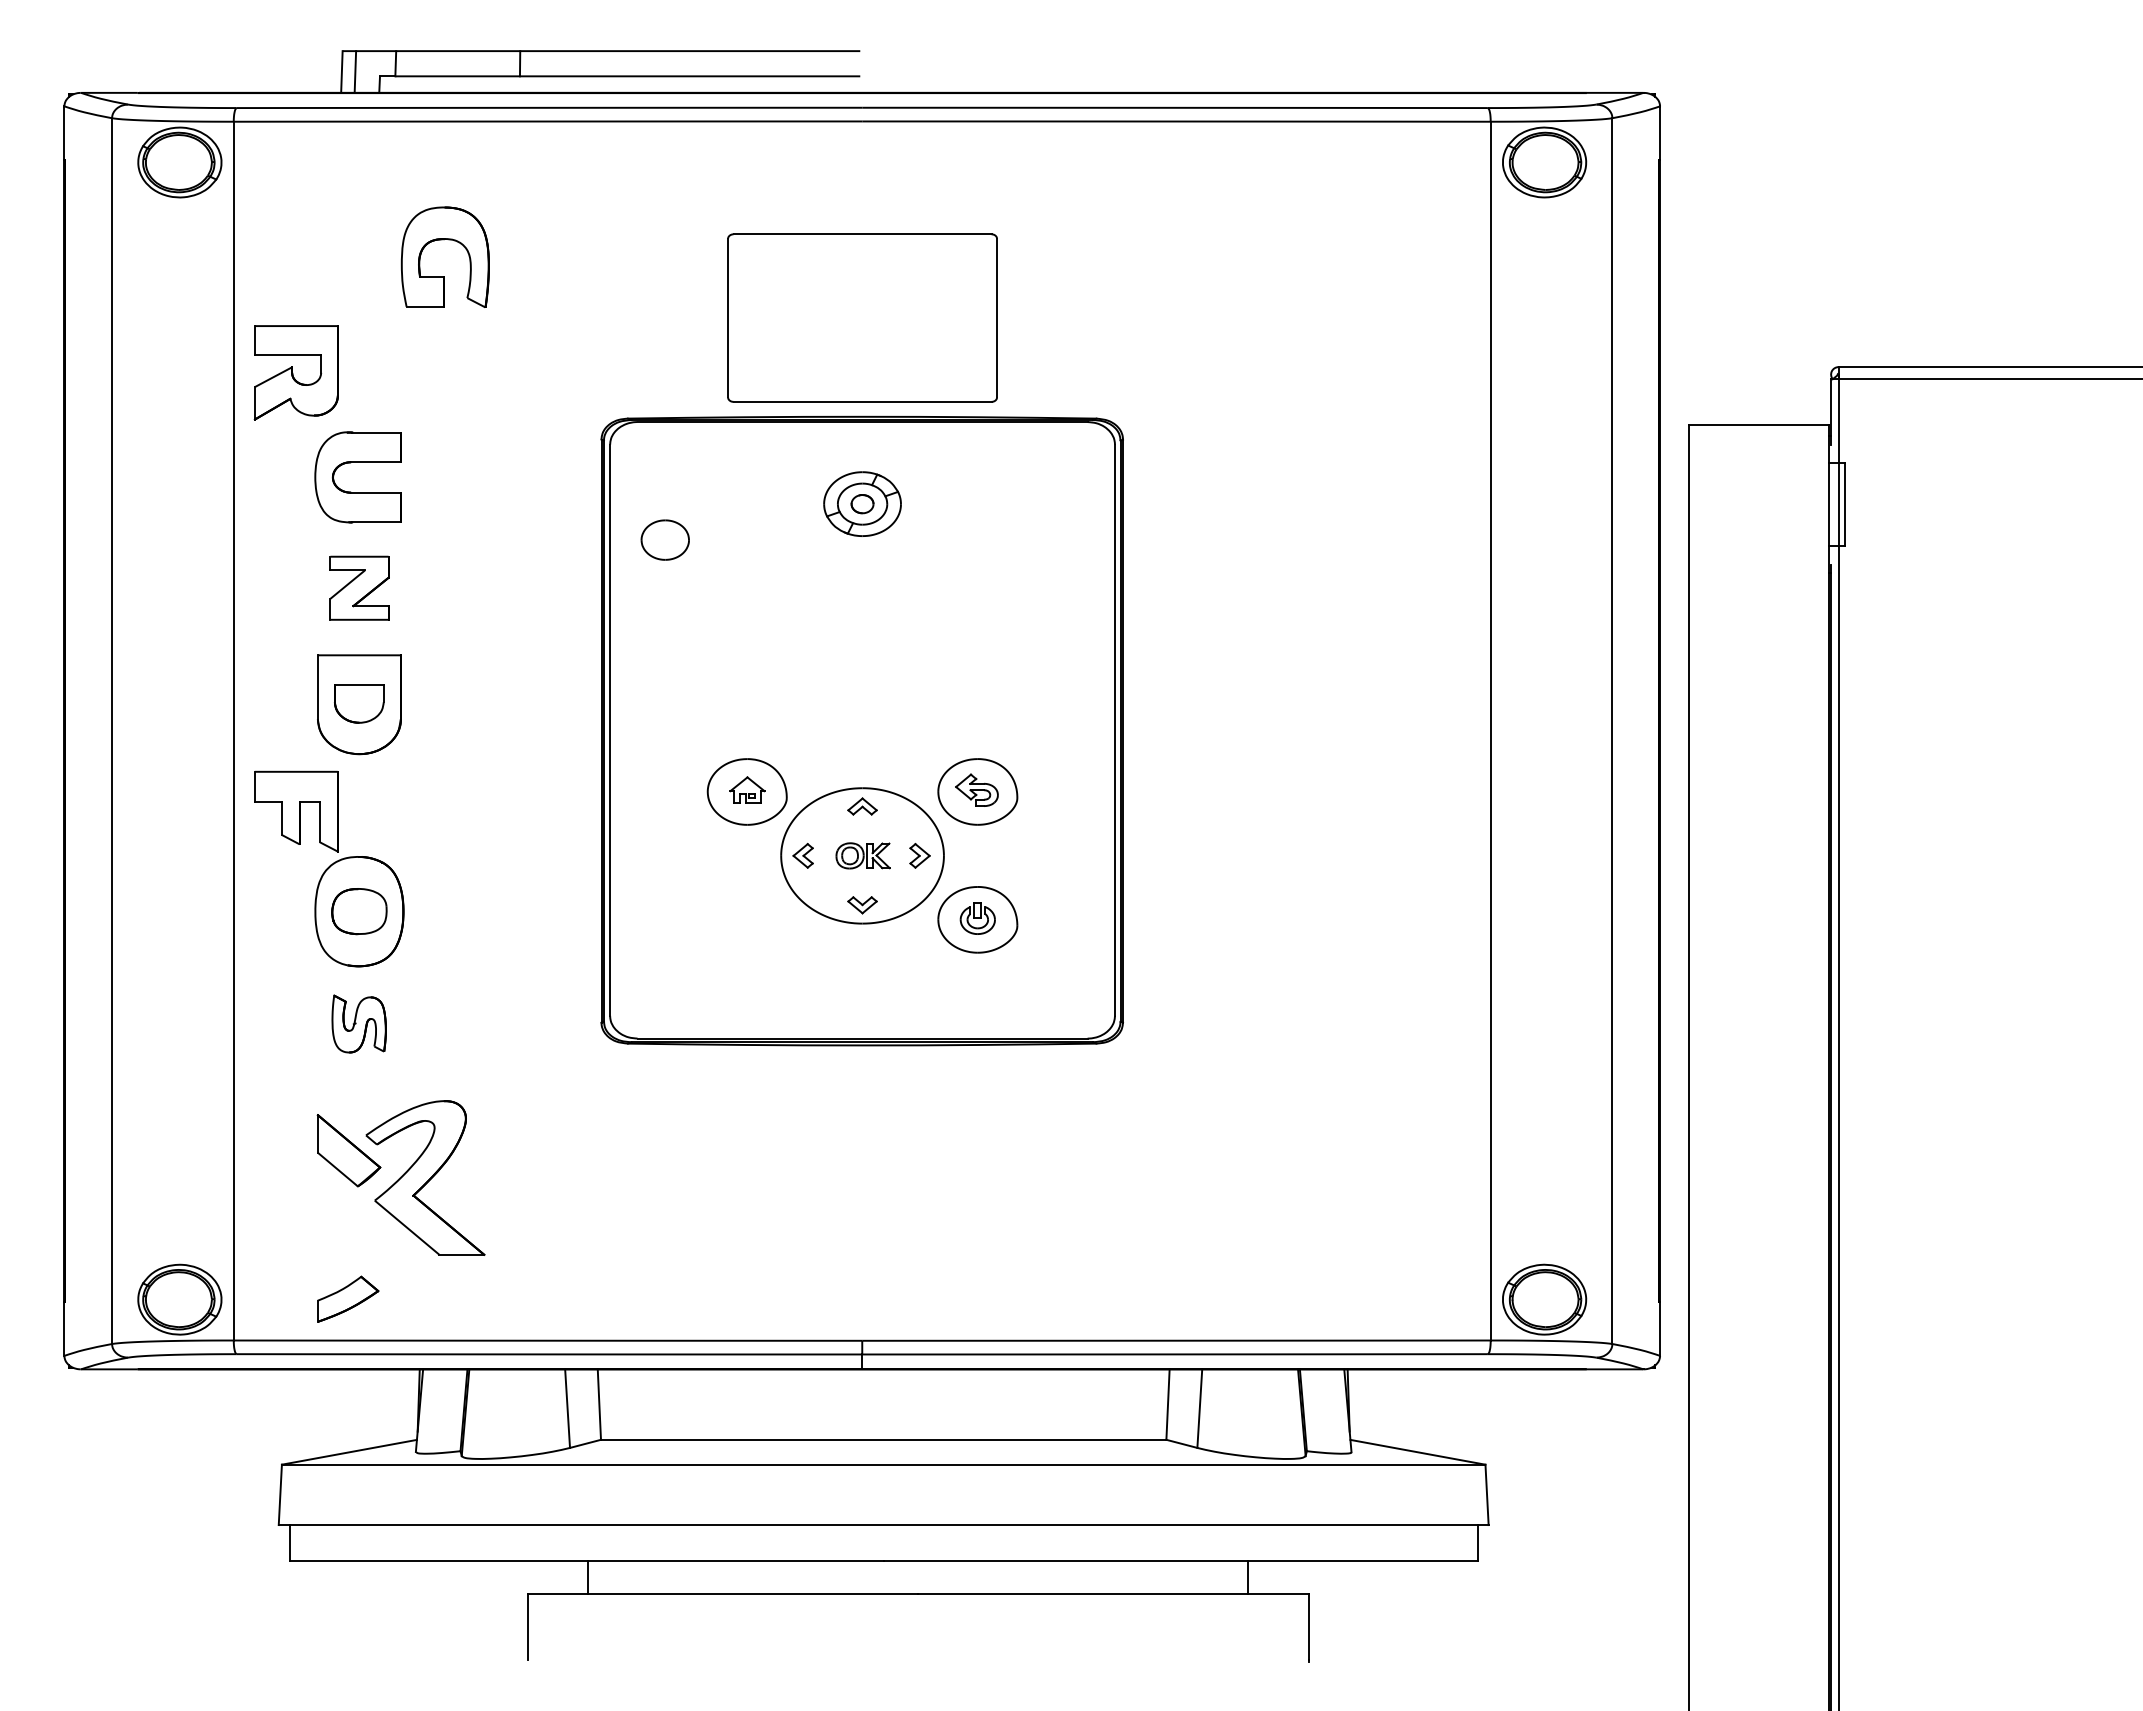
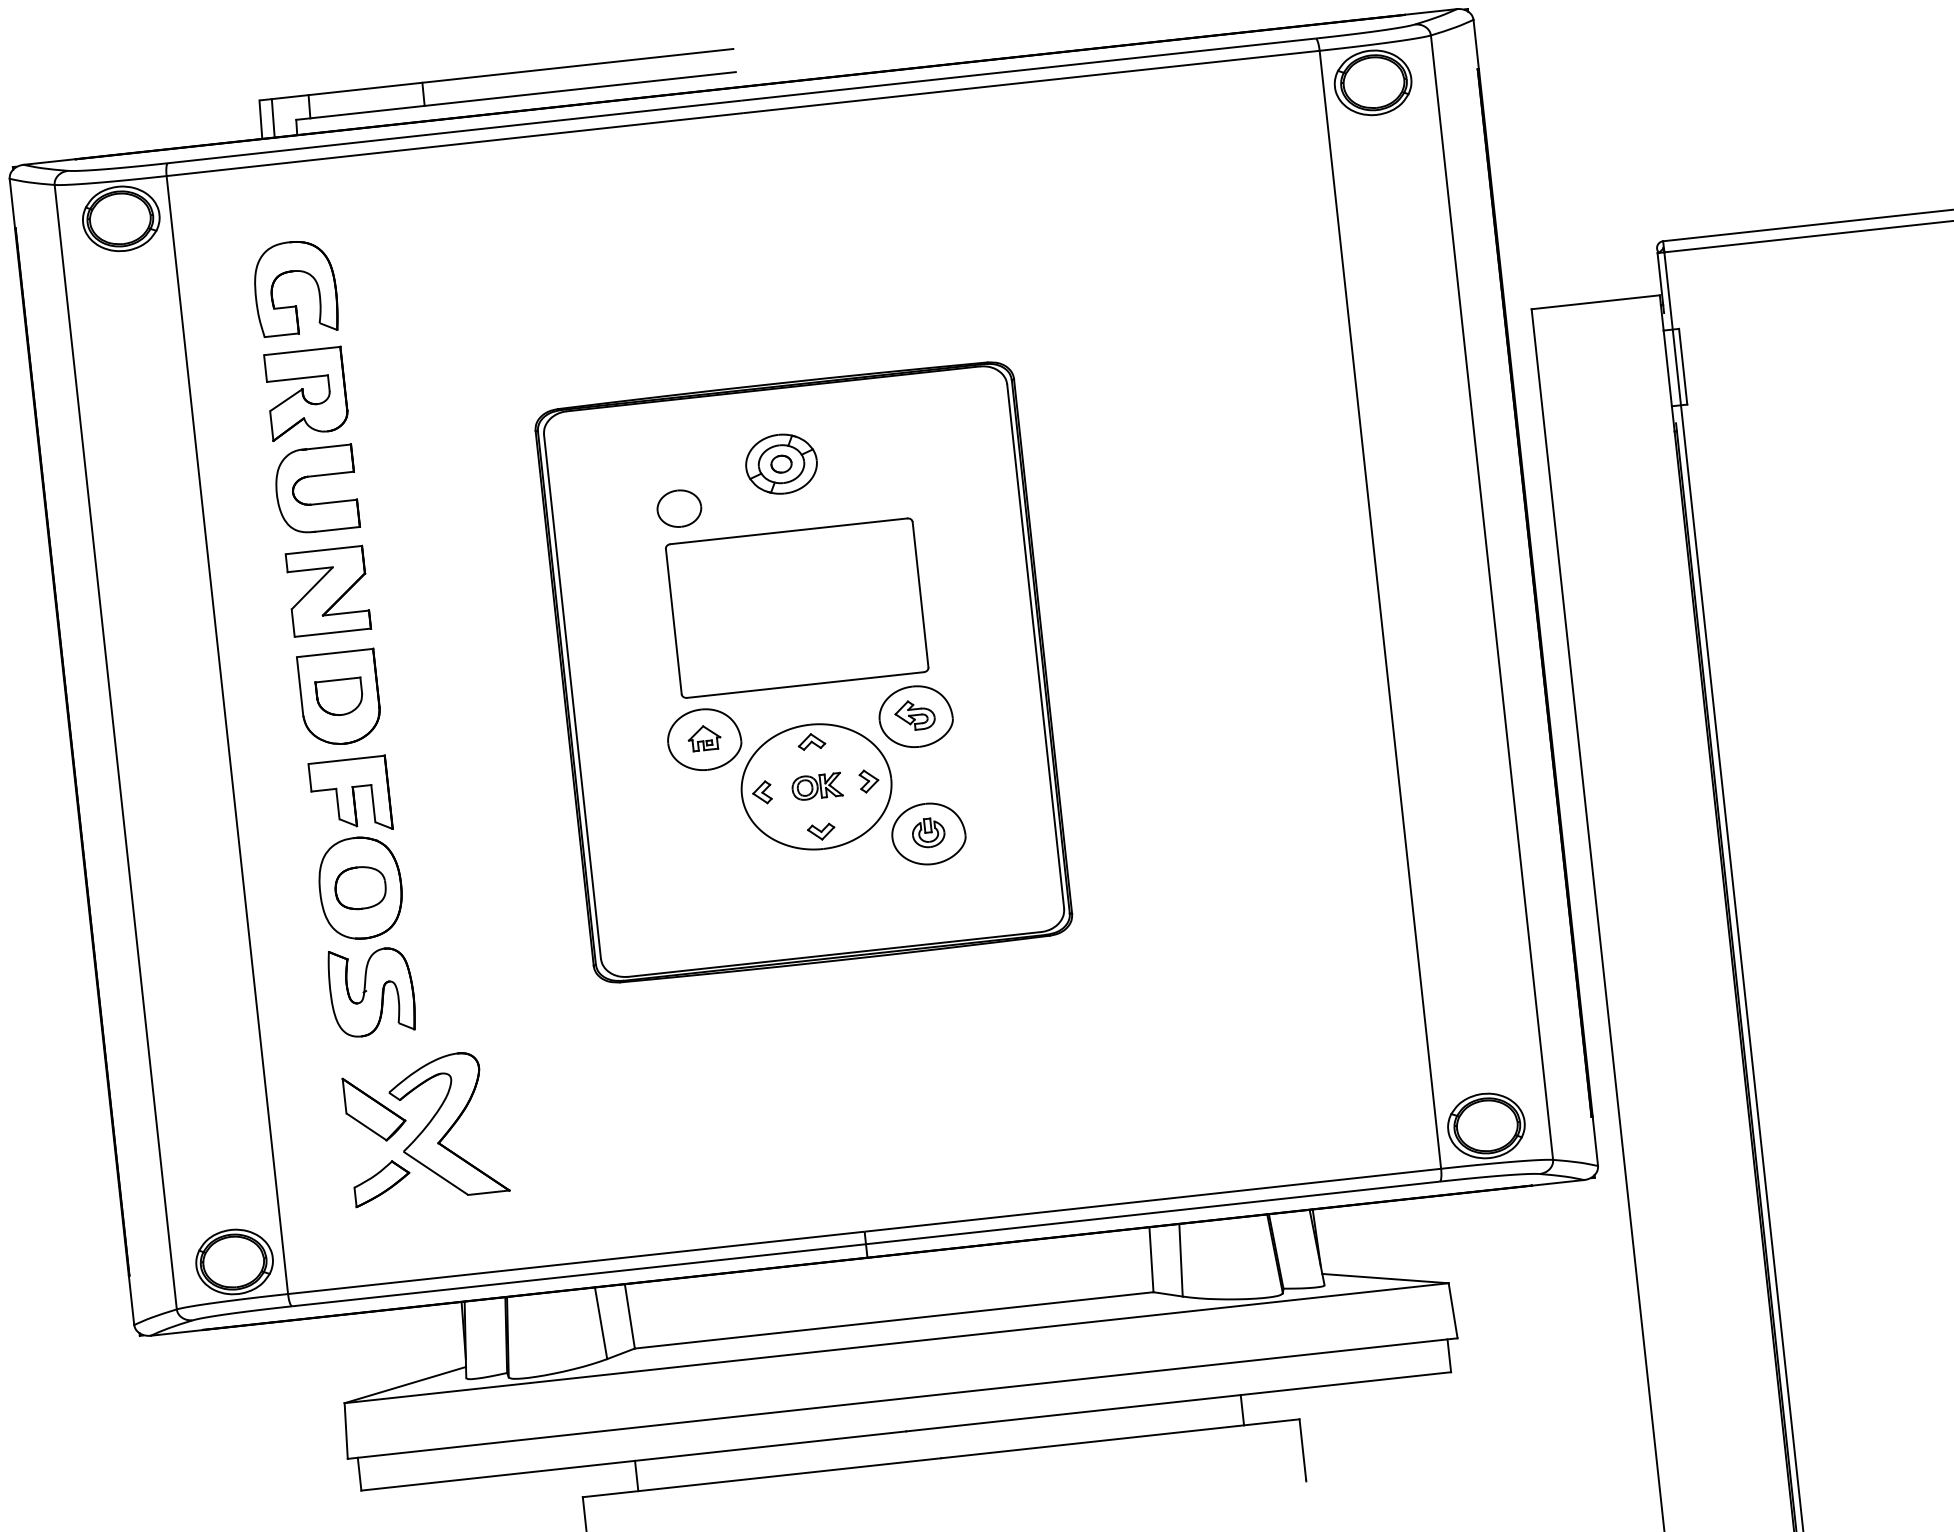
part: (444, 240) -> (292, 272), moved
part: (862, 317) -> (797, 607), moved
part: (295, 372) -> (306, 393), moved
part: (664, 539) -> (678, 508), moved
part: (359, 588) -> (328, 591), size x1.43
part: (296, 811) -> (350, 796), moved
part: (358, 1023) -> (370, 990), size x1.67
part: (348, 1298) -> (382, 1182), moved

